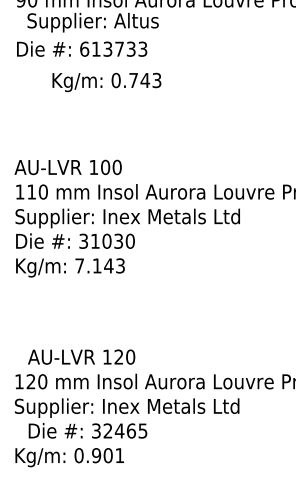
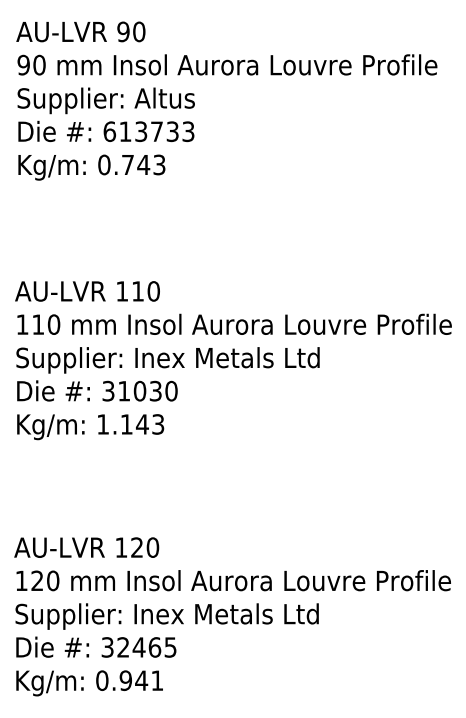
text: (92, 22) -> (105, 100), moved
text: (106, 82) -> (91, 167), moved
text: (105, 167) -> (137, 291), 100 -> 110
text: (79, 265) -> (102, 424), 7.143 -> 1.143
text: (81, 357) -> (86, 547), moved
text: (88, 430) -> (96, 646), moved
text: (108, 455) -> (141, 680), 0.901 -> 0.941

